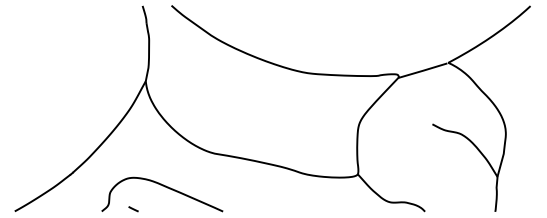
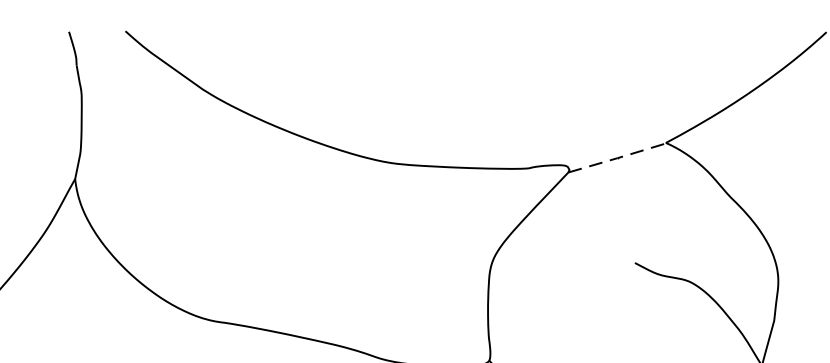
line: (423, 70) -> (617, 157), solid -> dashed

